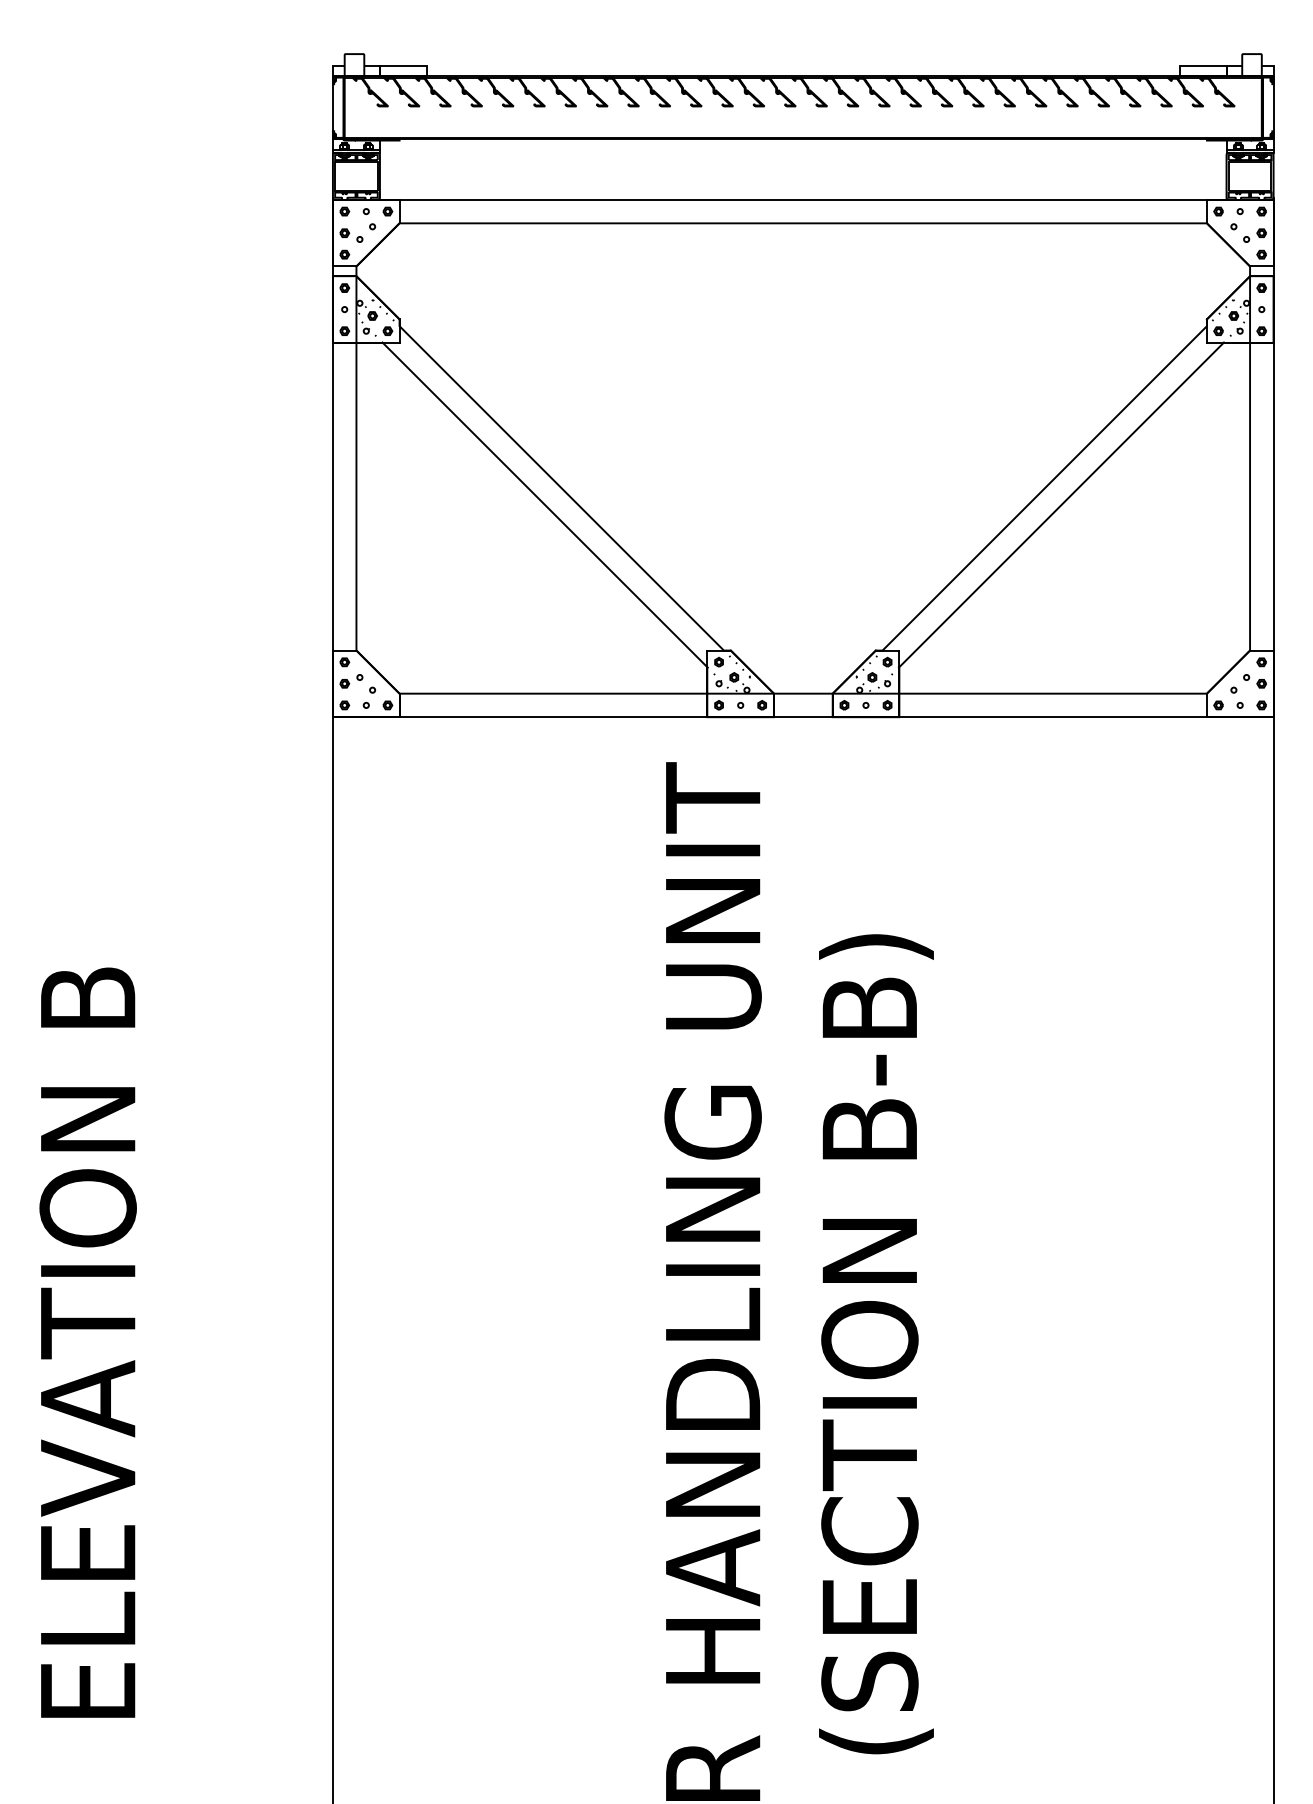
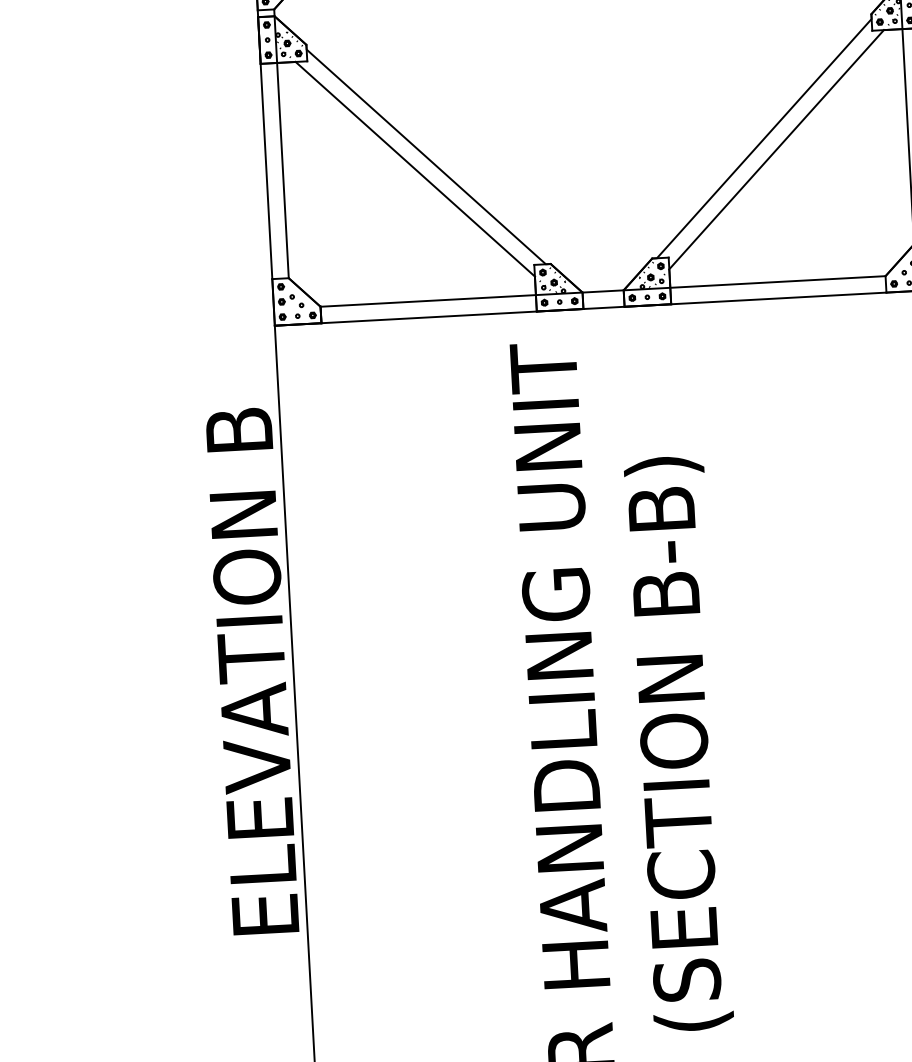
text: (87, 1342) -> (251, 671), moved

